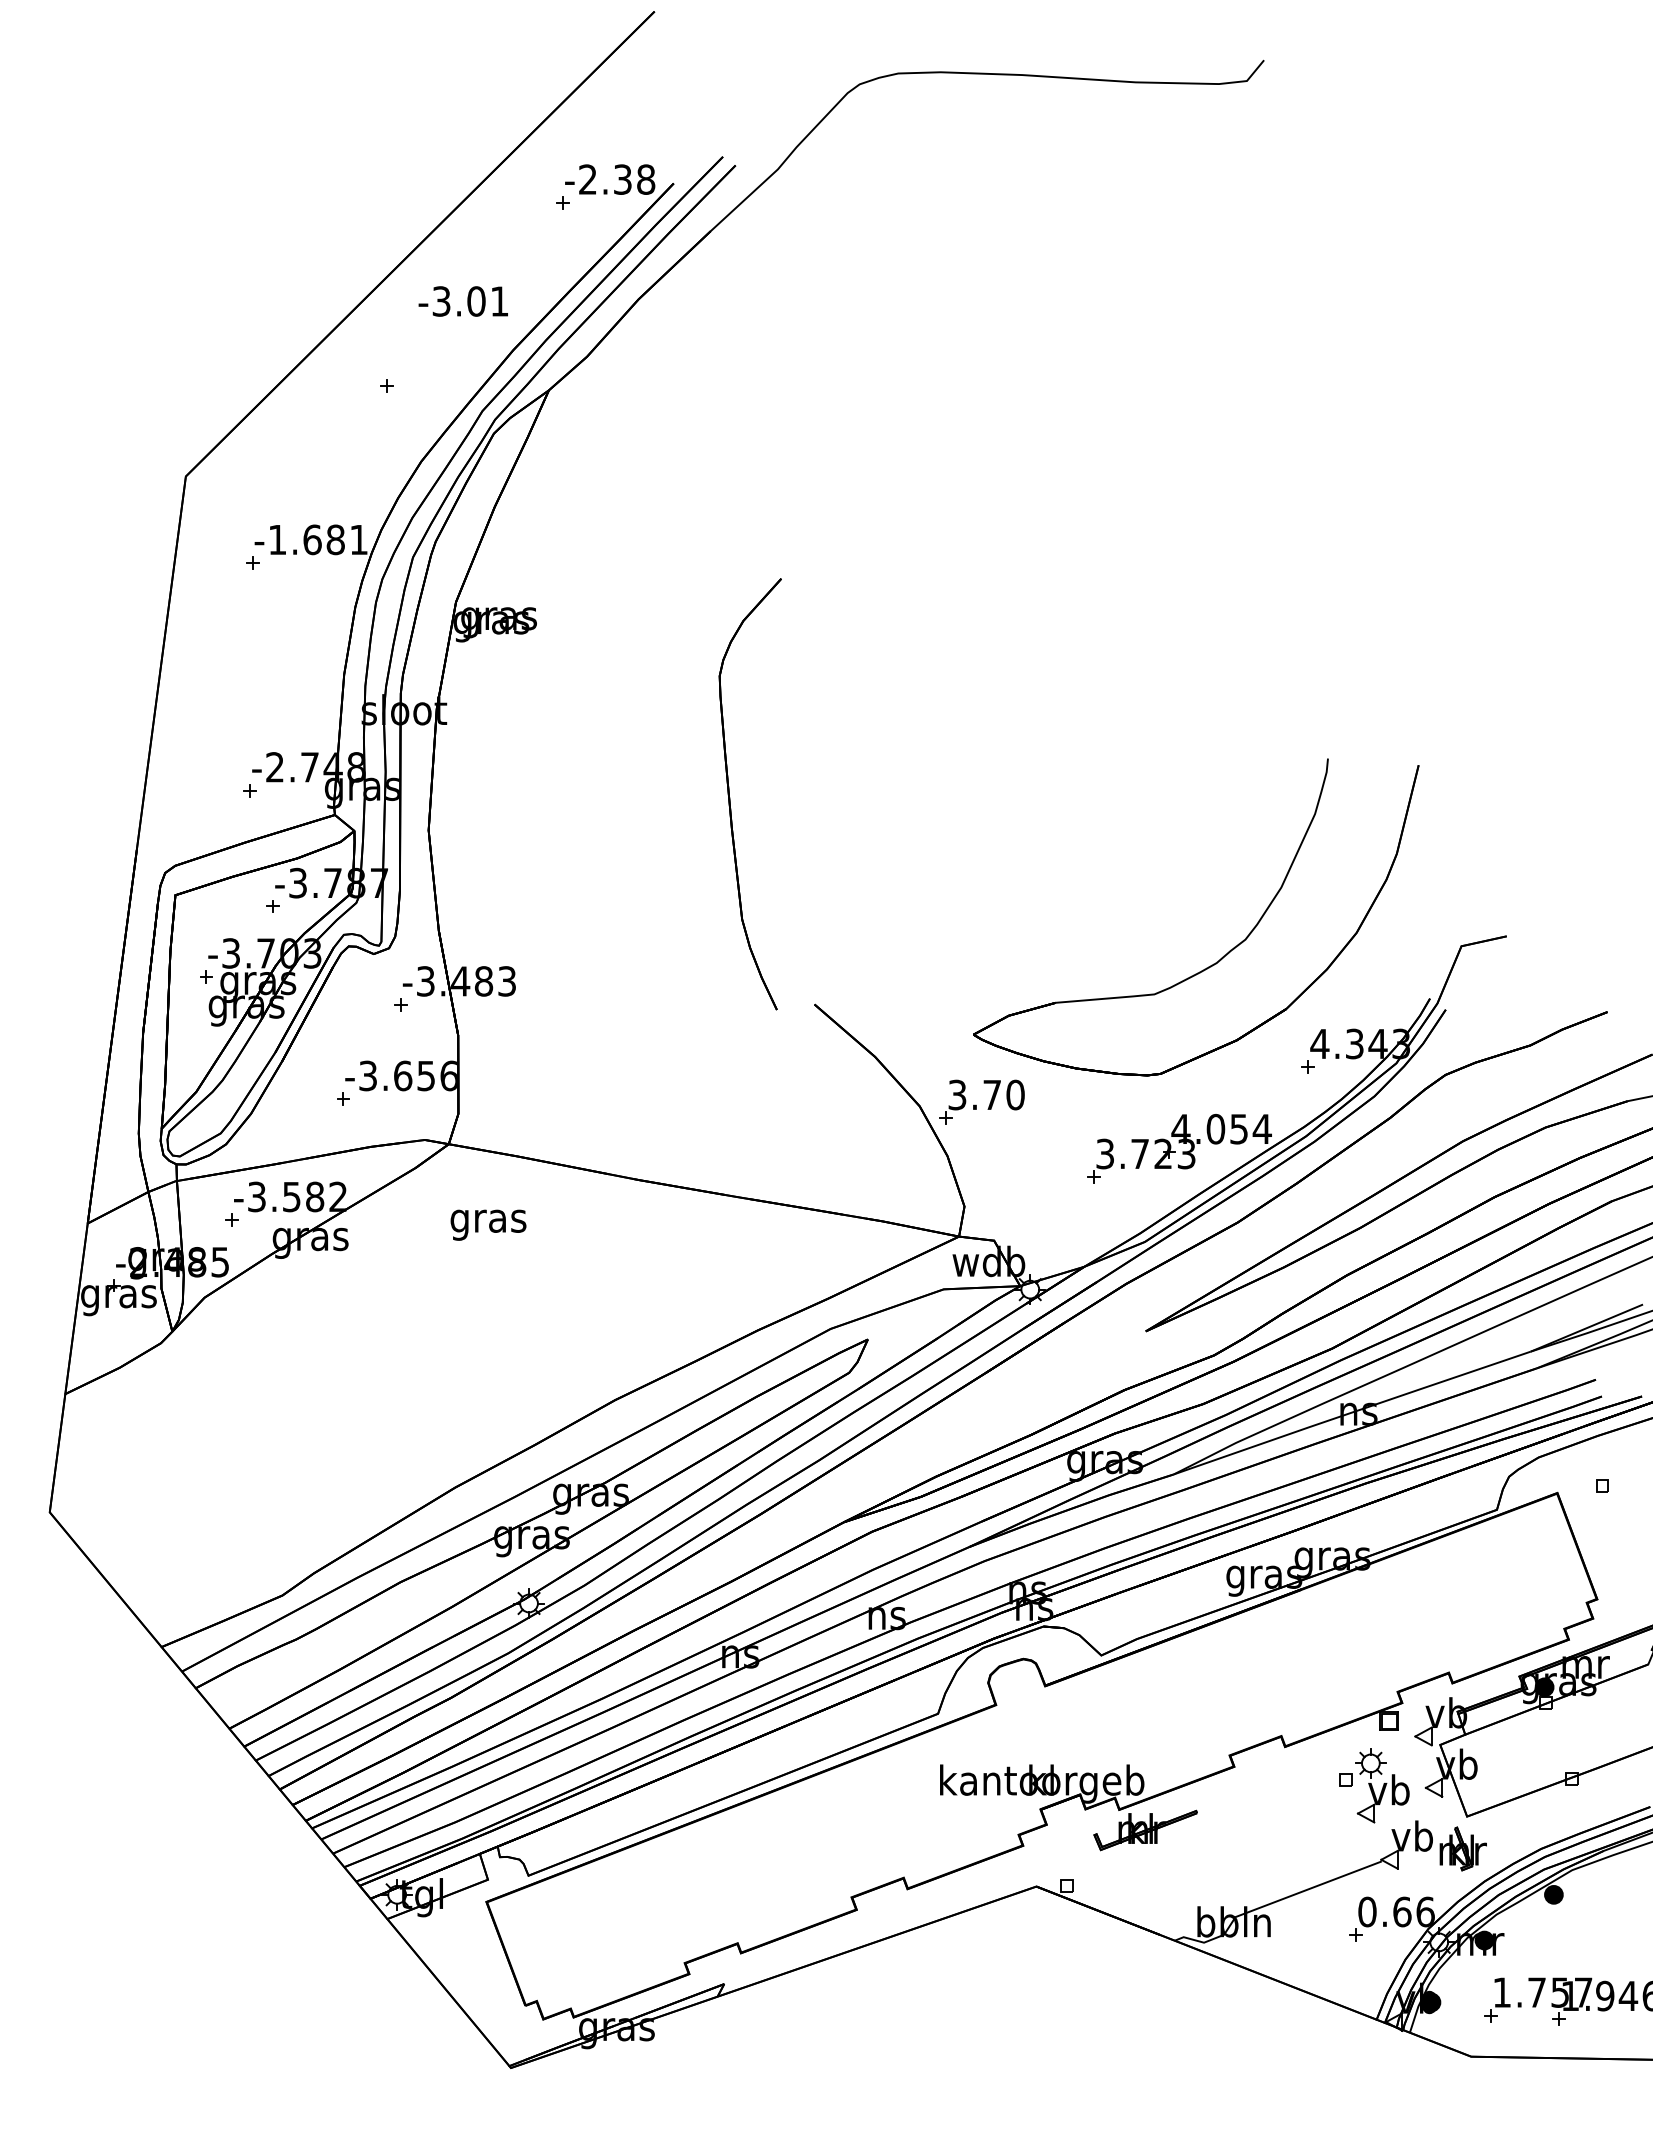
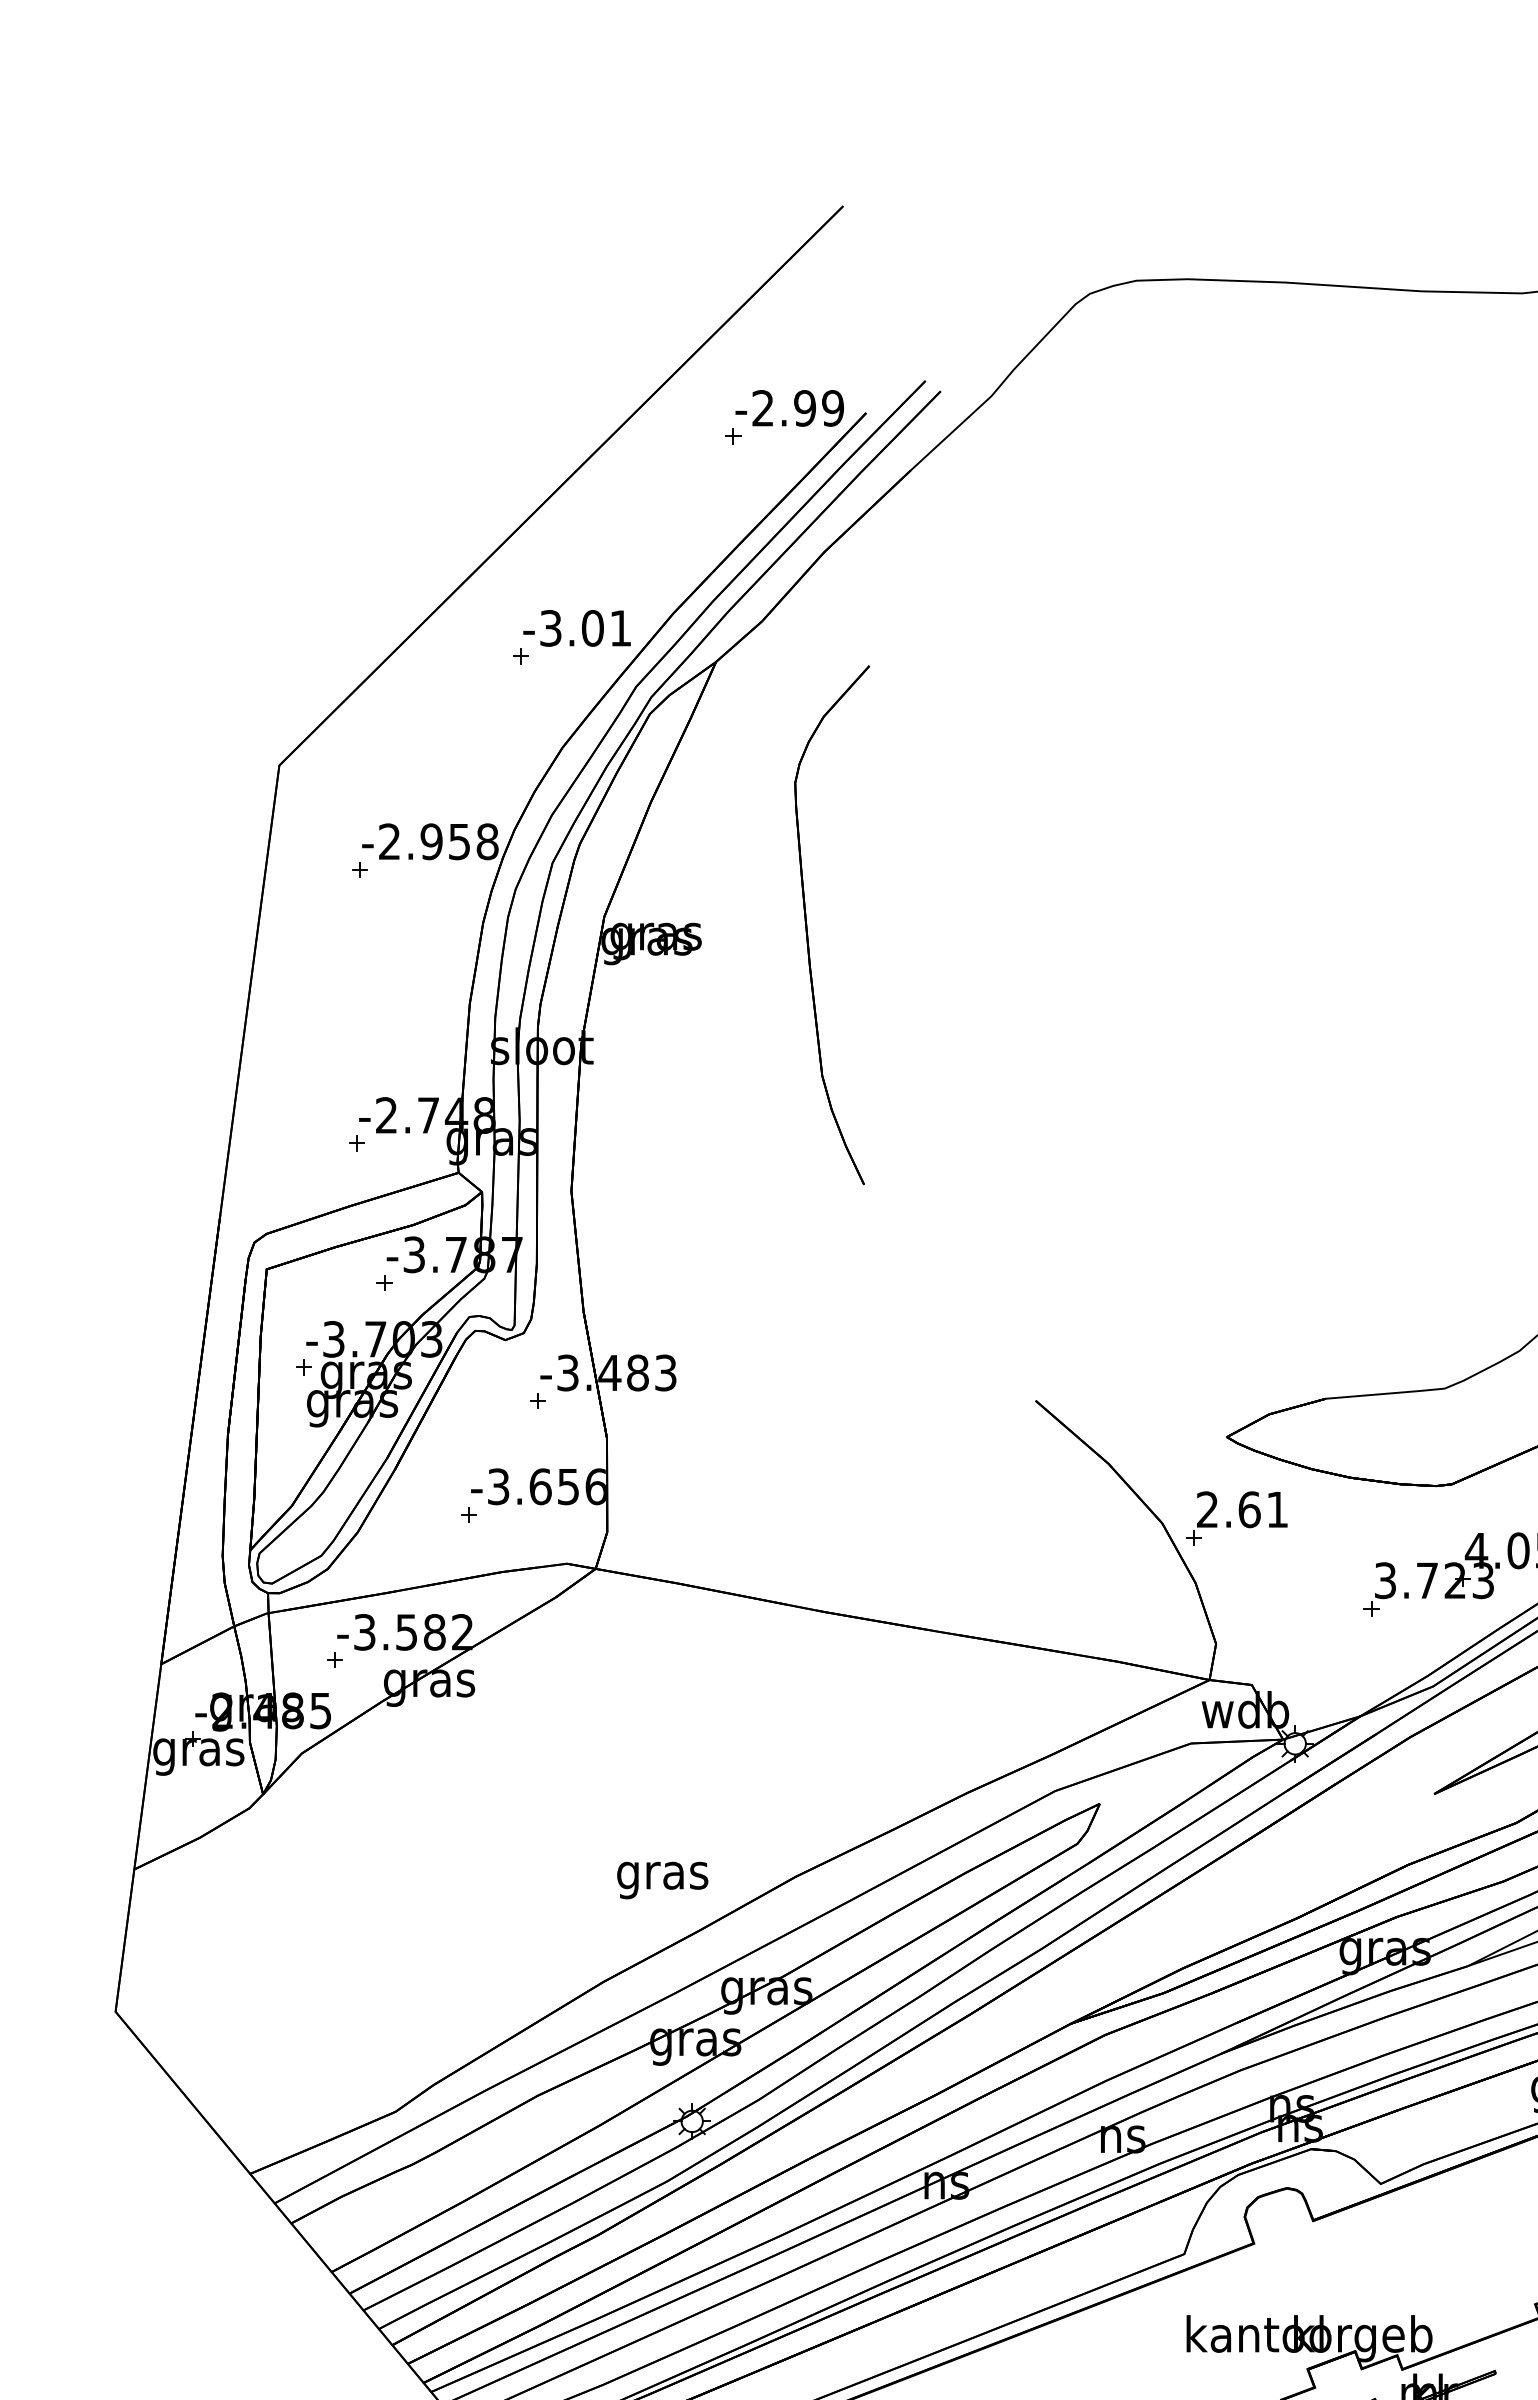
text: (634, 179) -> (819, 408), -2.38 -> -2.99
text: (462, 301) -> (576, 628), moved
text: (318, 539) -> (438, 841), -1.681 -> -2.958
part: (730, 797) -> (808, 929), moved
text: (986, 1094) -> (1242, 1509), 3.70 -> 2.61
text: (488, 1224) -> (662, 1879), moved

